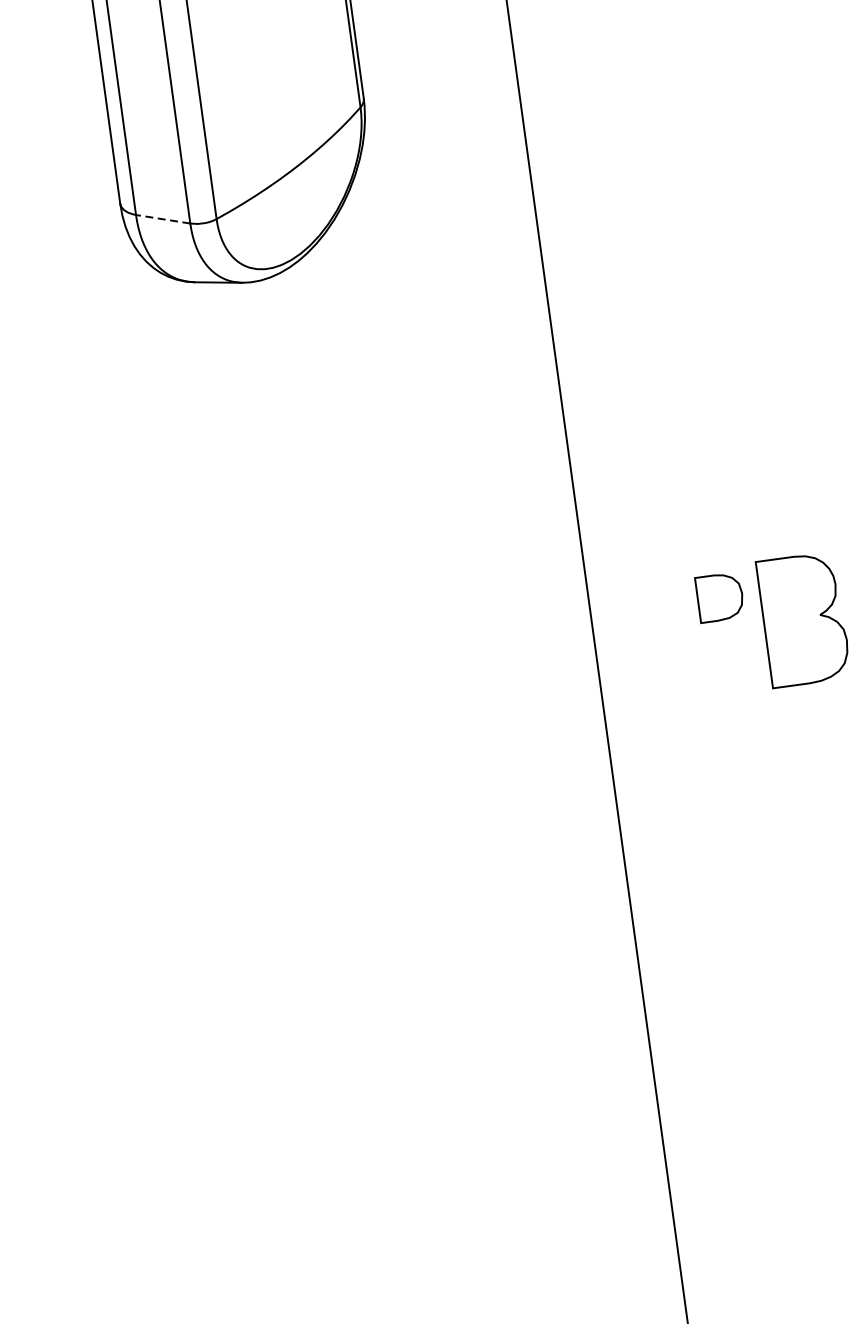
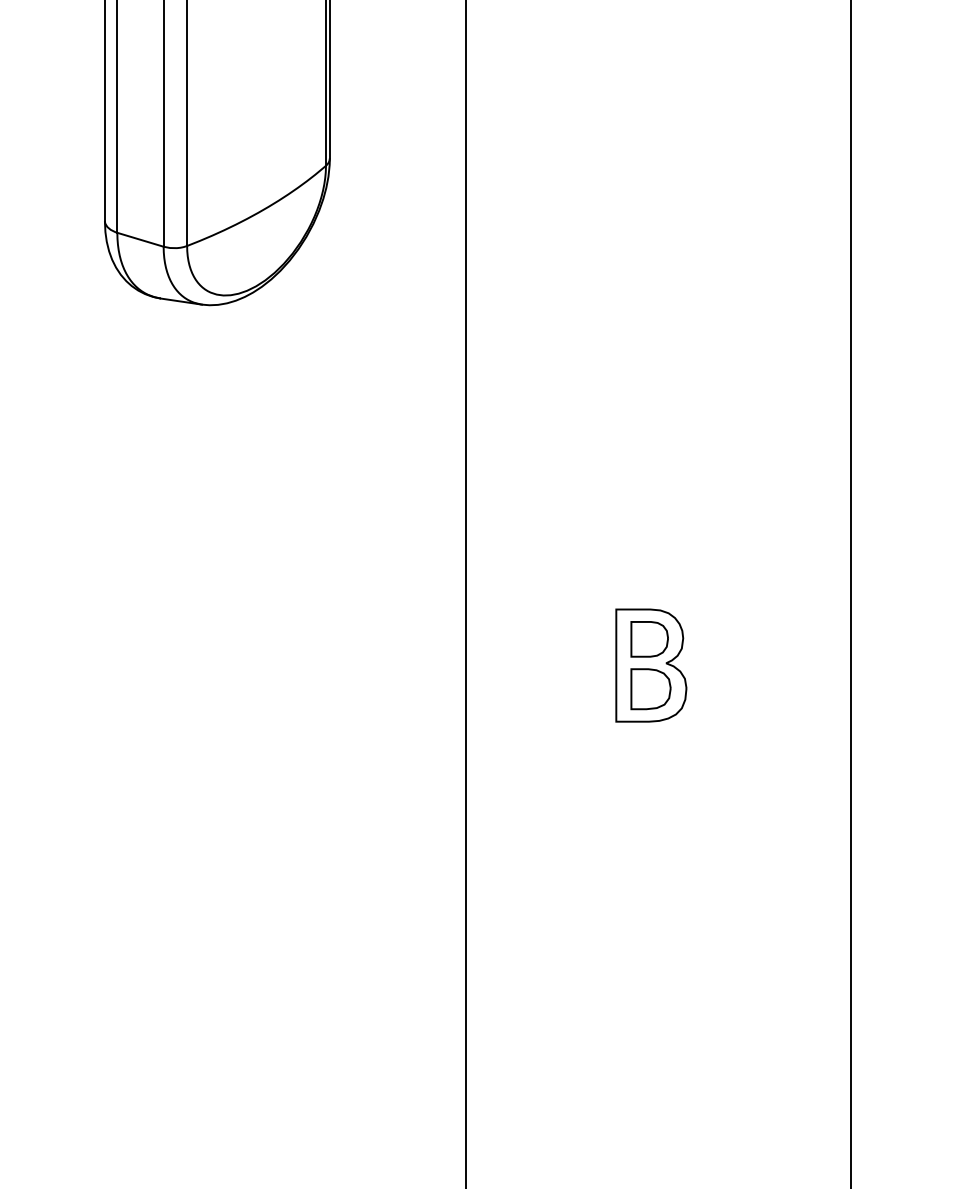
line: (163, 218) -> (140, 239), dashed -> solid
part: (797, 590) -> (649, 639), added
part: (719, 597) -> (650, 689), moved

